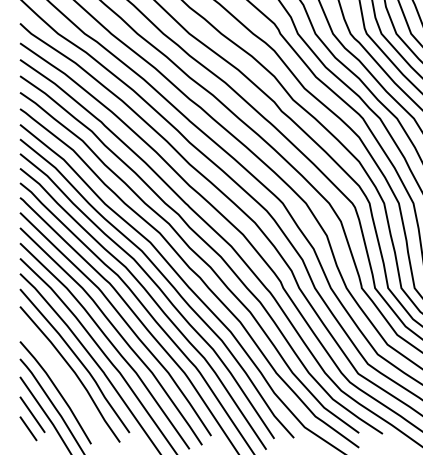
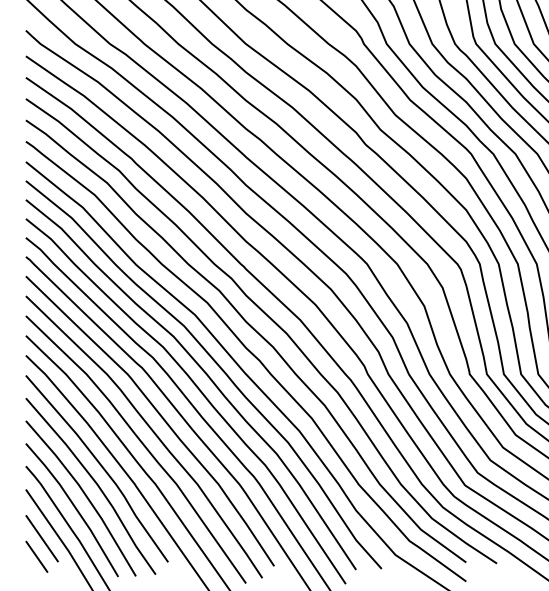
line: (65, 382) -> (84, 496), added

